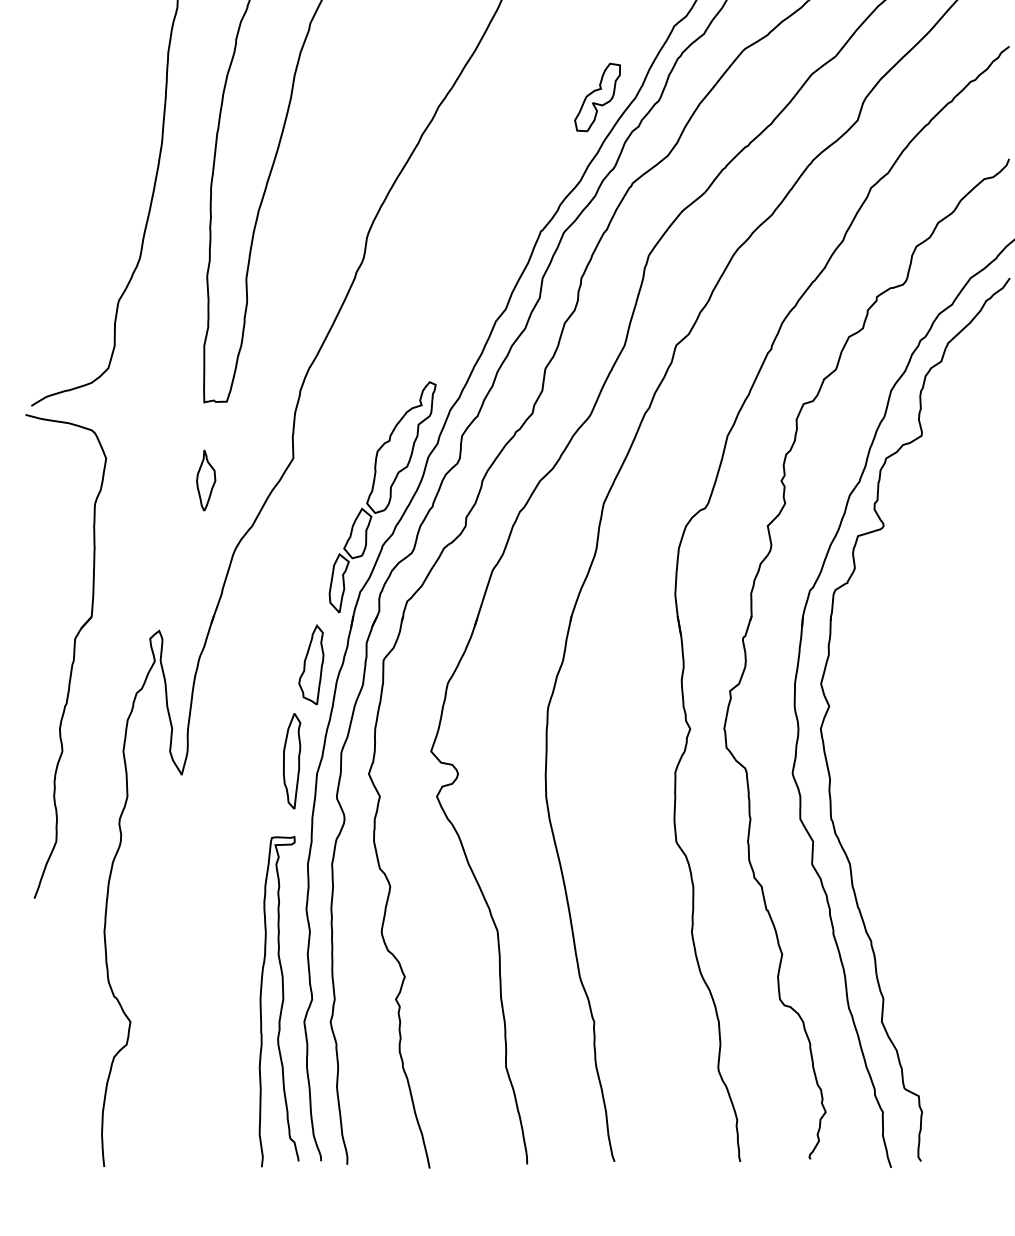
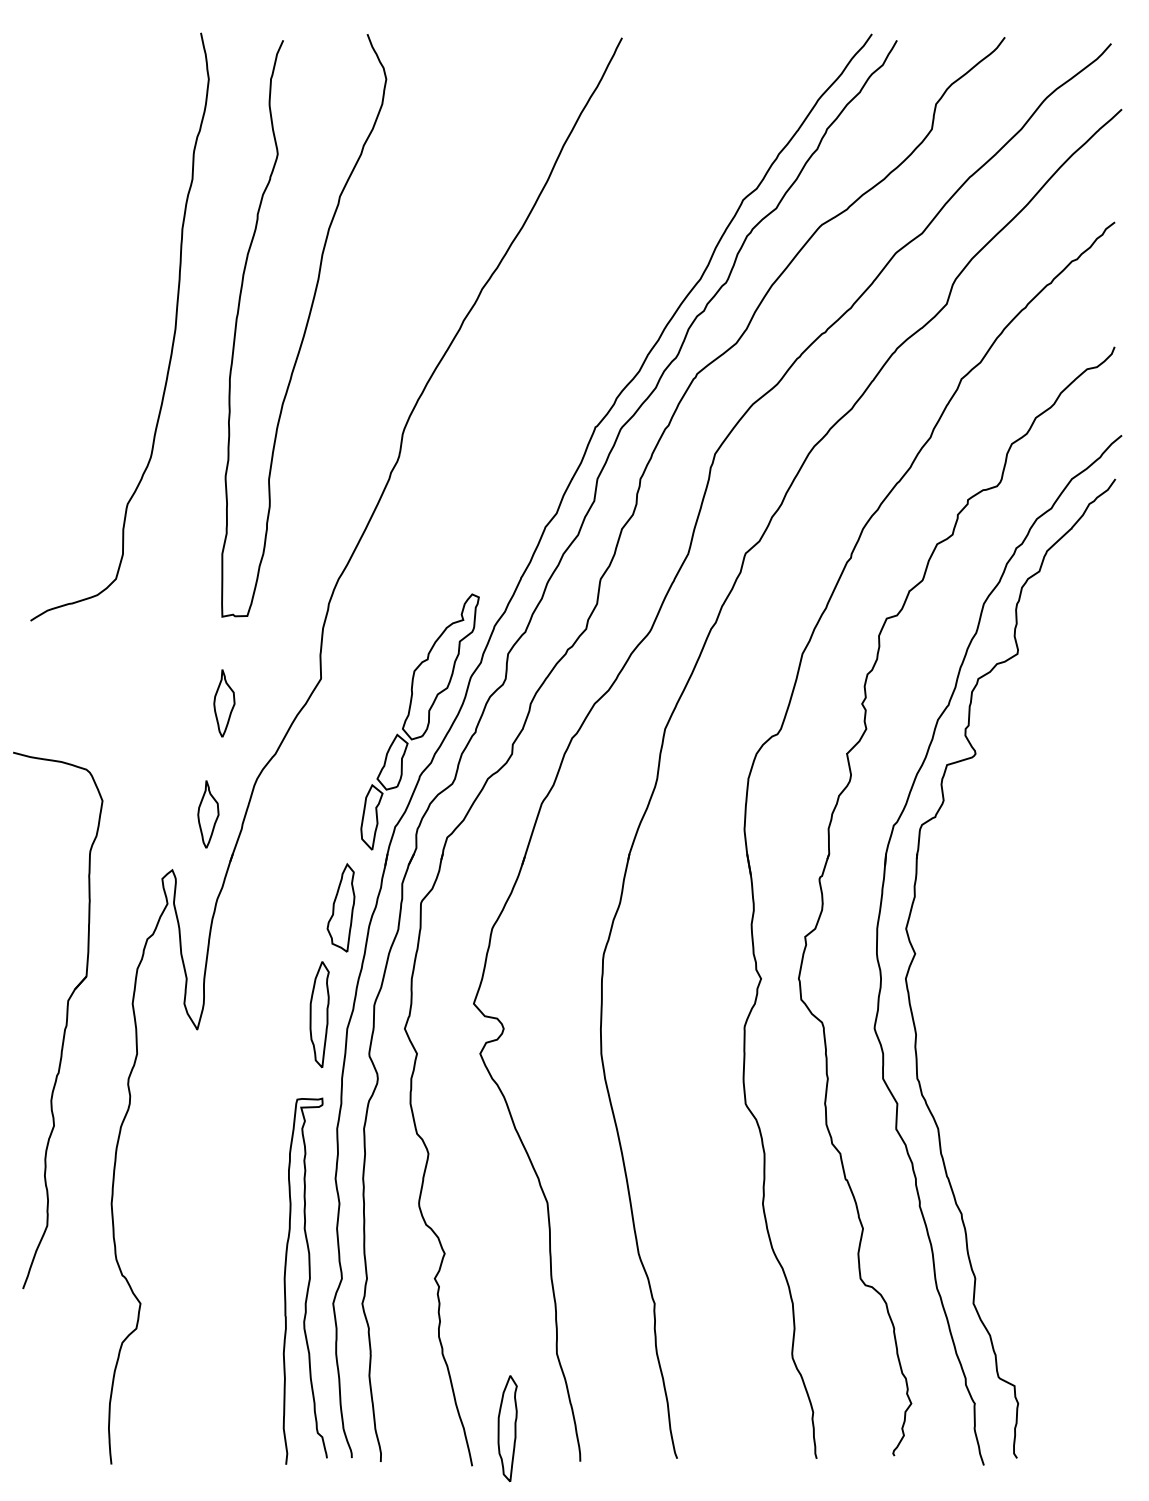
part: (597, 97) -> (658, 278), removed
part: (191, 580) -> (208, 814), added
part: (72, 658) -> (65, 1022), moved
part: (461, 1134) -> (507, 1428), added

